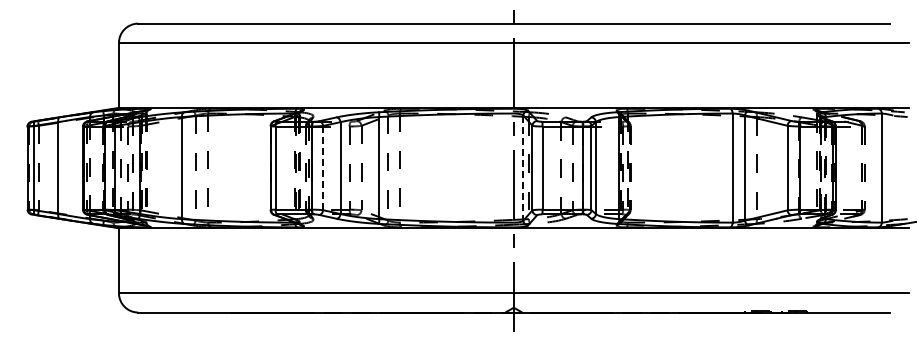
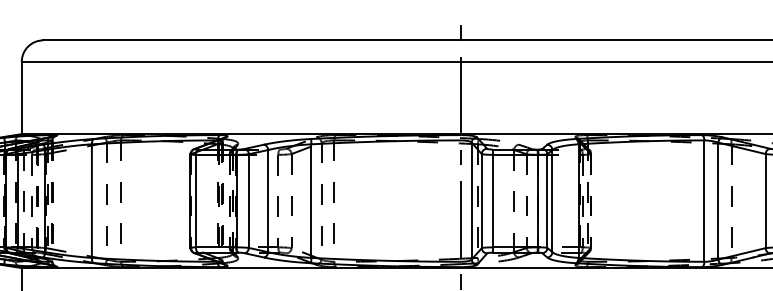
line: (323, 168) -> (249, 201), dashed -> solid
line: (523, 168) -> (471, 201), dashed -> solid

